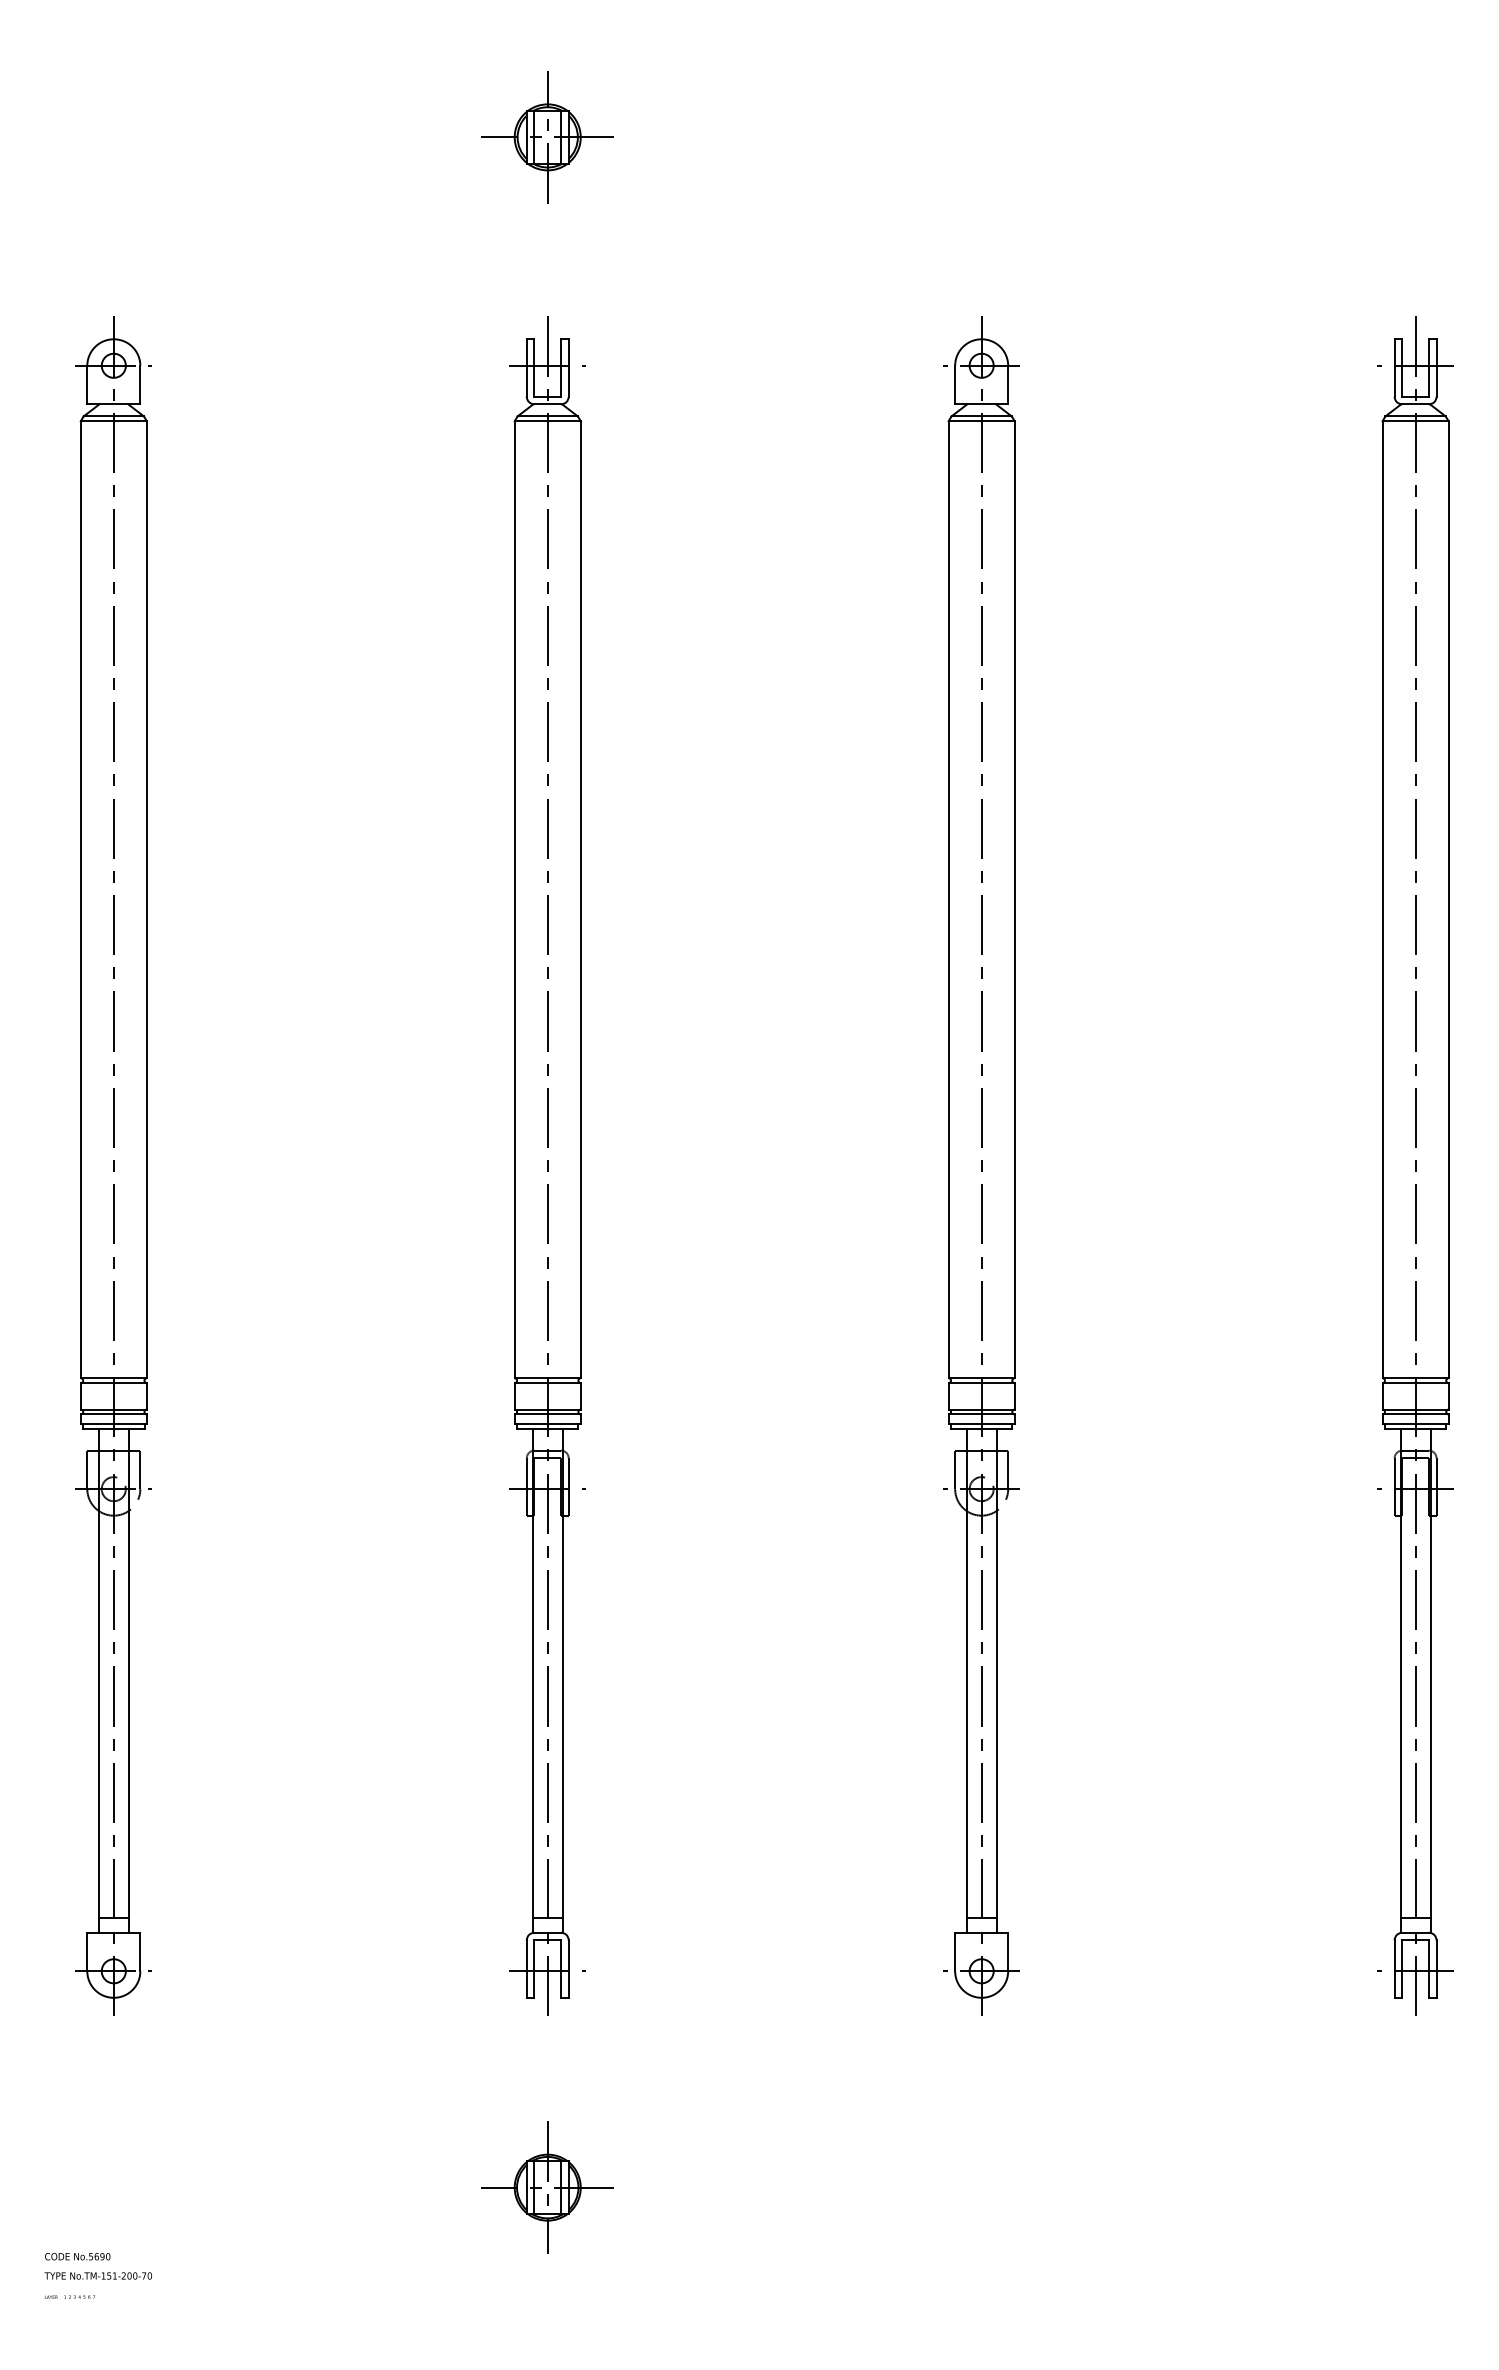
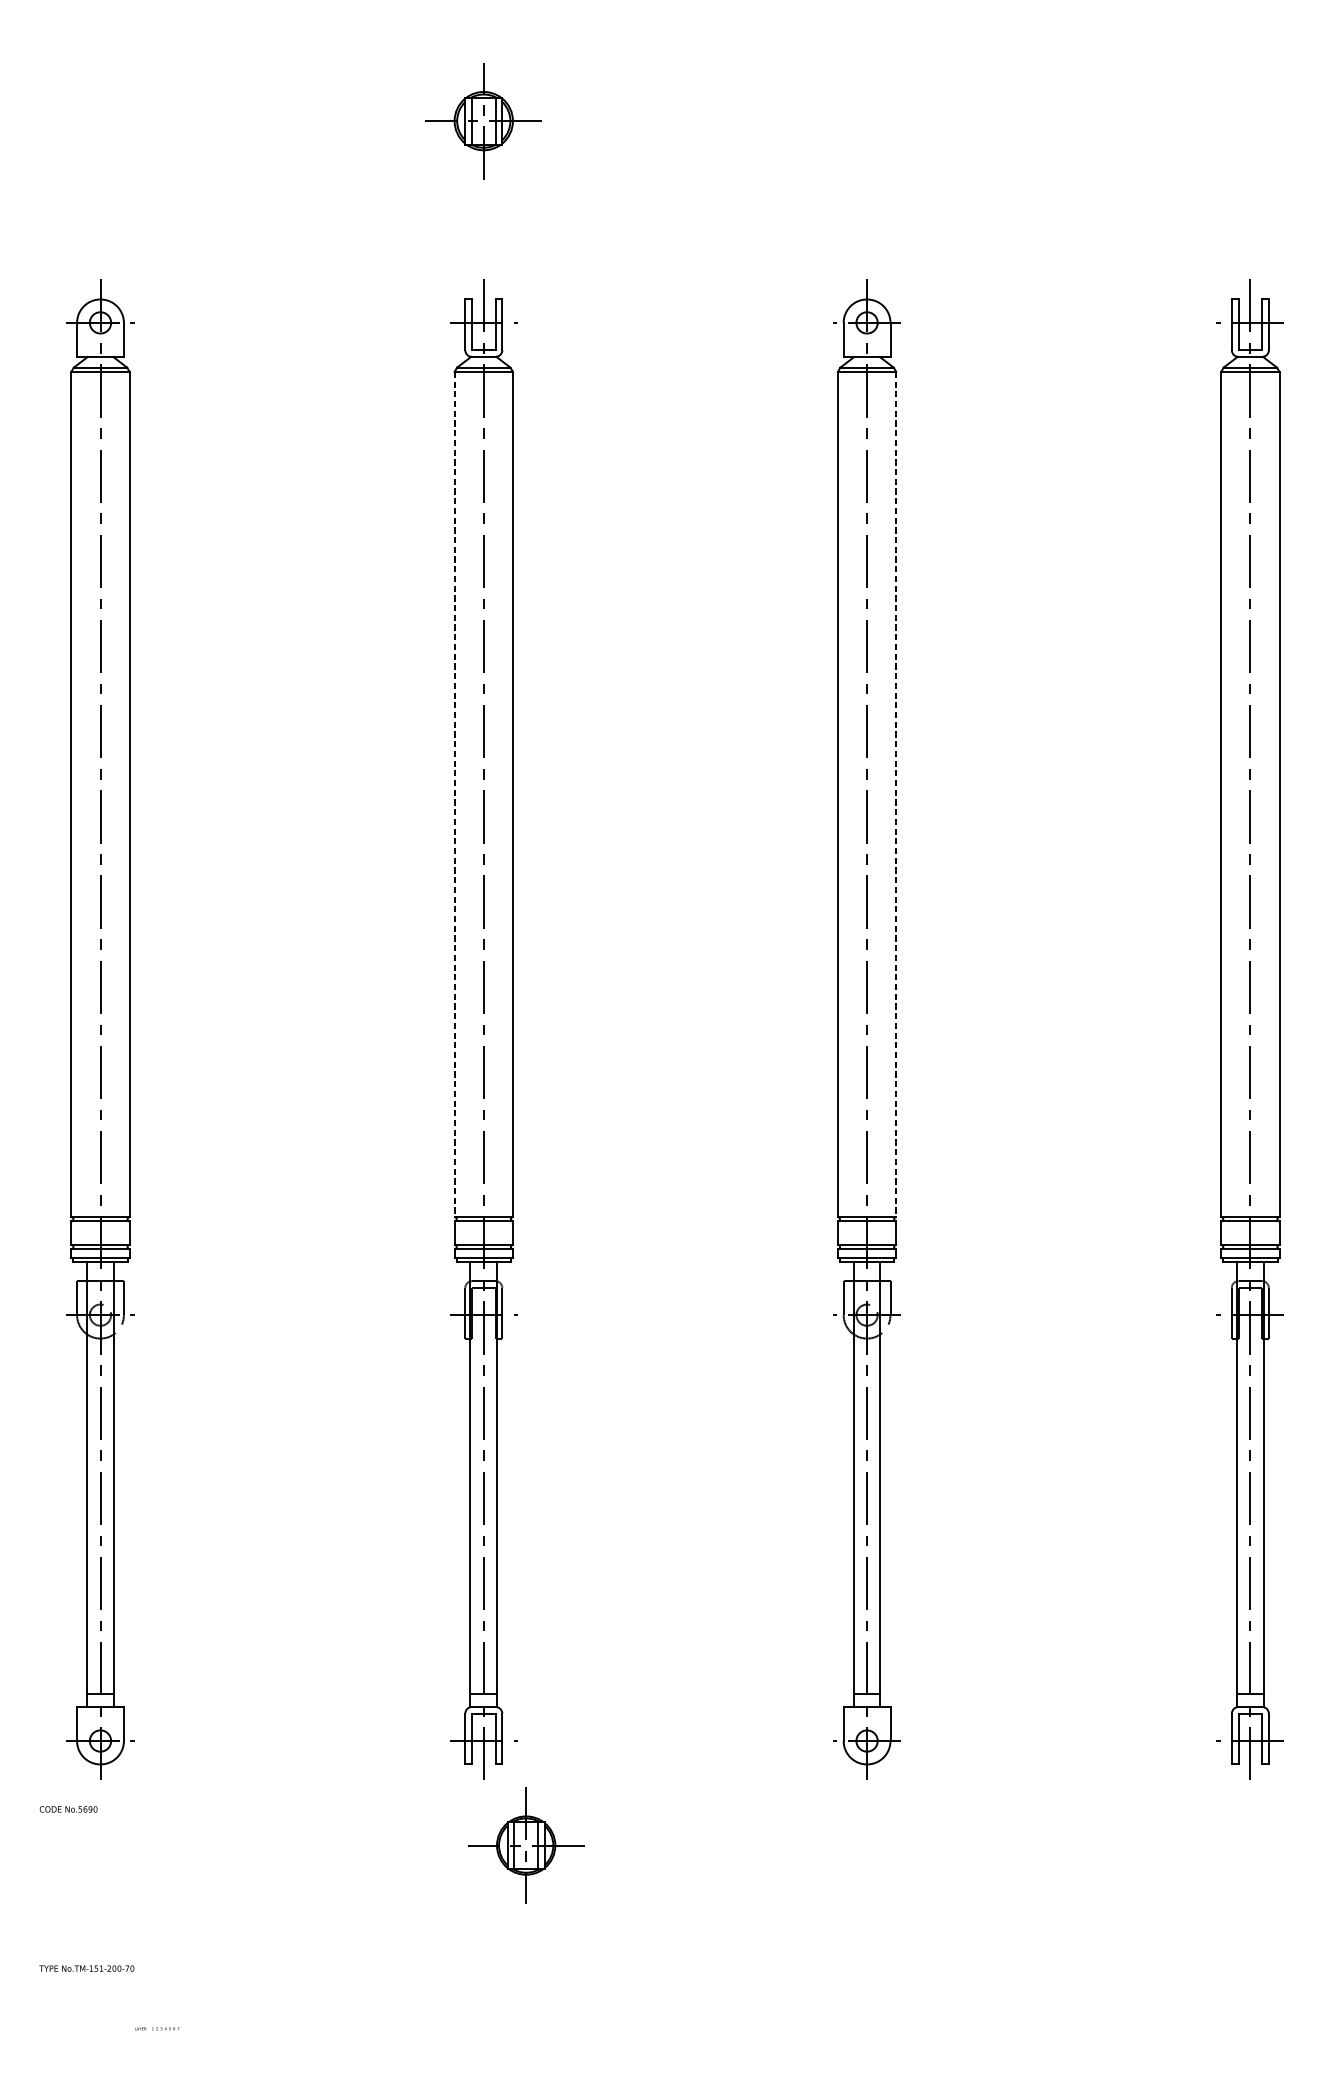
line: (514, 899) -> (454, 794), solid -> dashed
line: (1014, 899) -> (896, 794), solid -> dashed
part: (547, 2187) -> (525, 1845), moved
text: (77, 2256) -> (68, 1809), moved
text: (97, 2275) -> (86, 1968), moved
text: (69, 2296) -> (156, 2028), moved

